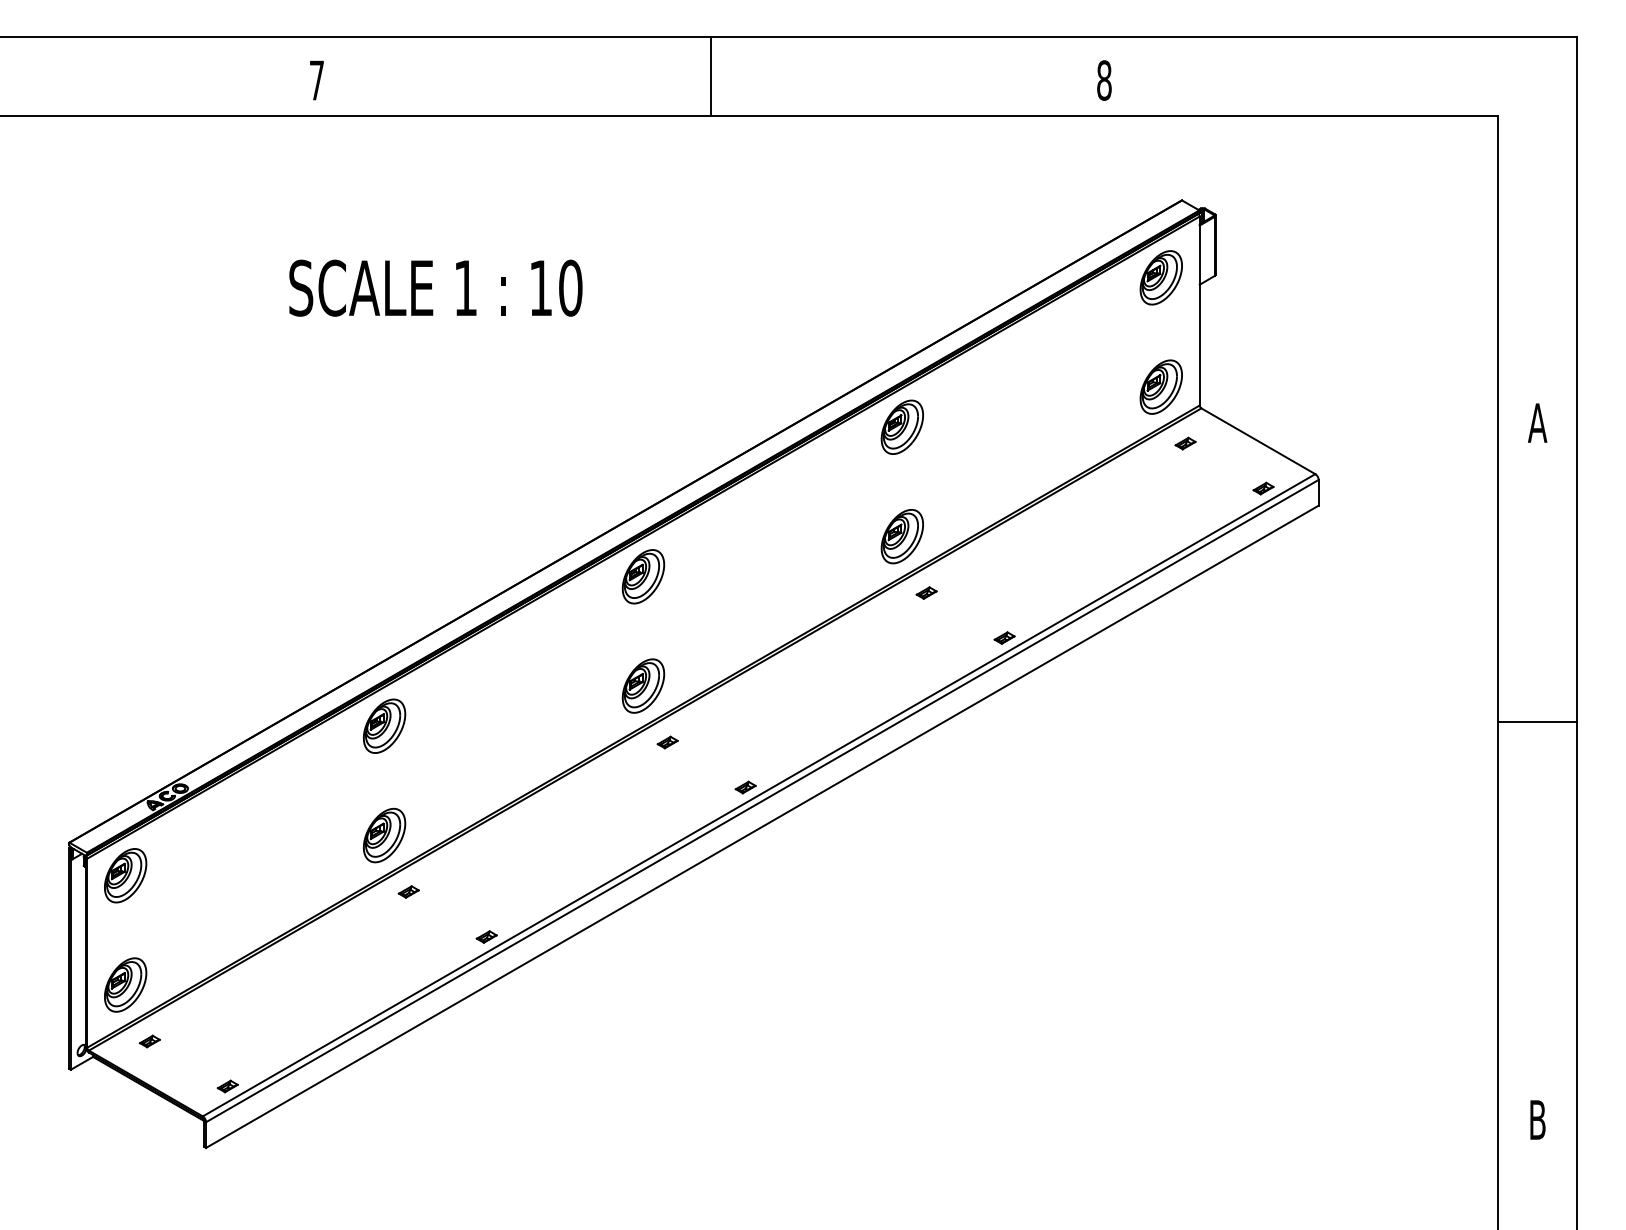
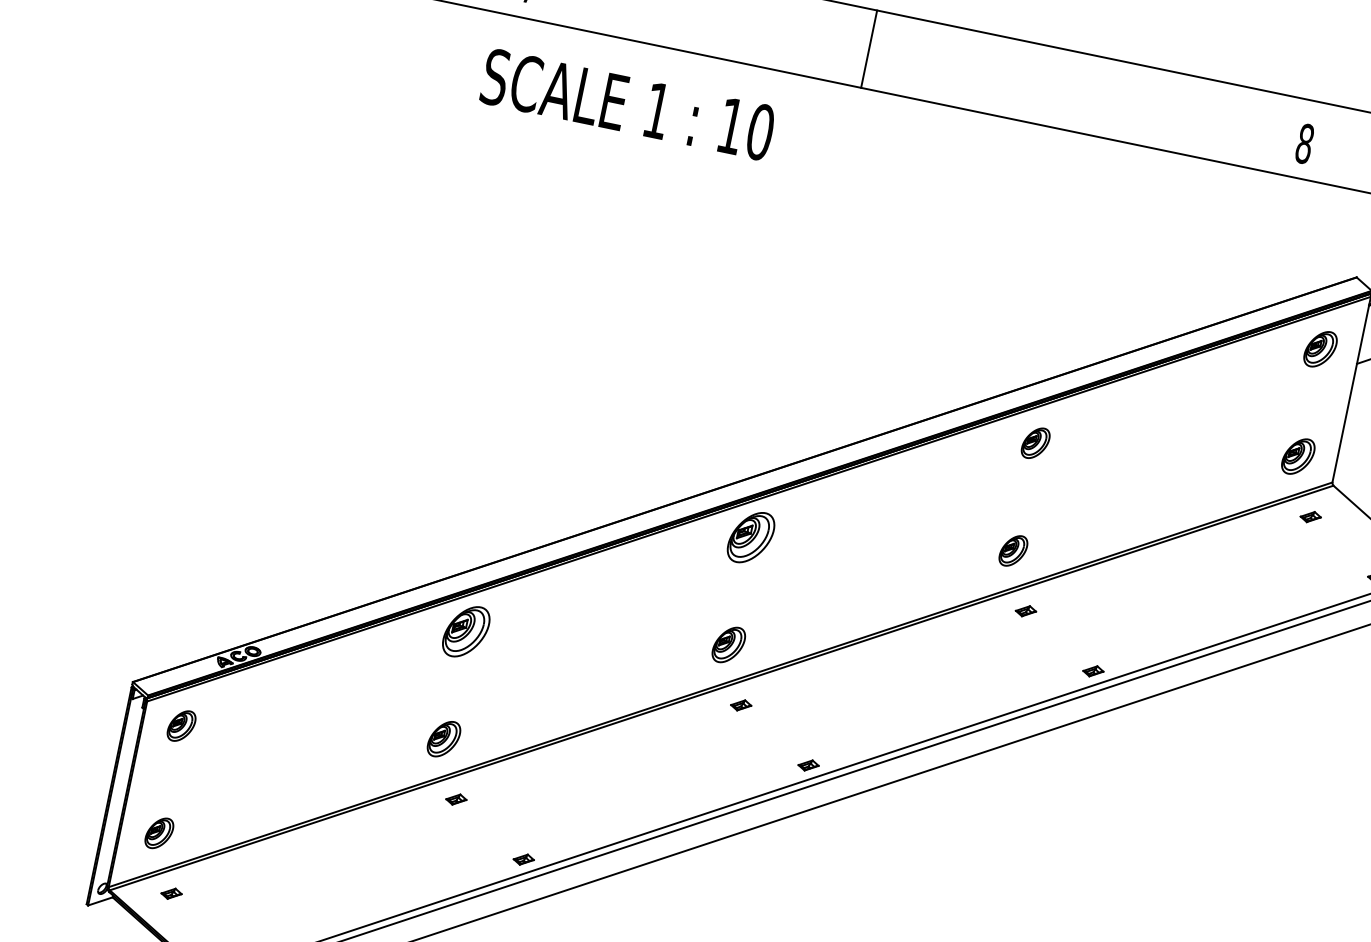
line: (711, 75) -> (869, 48), moved
part: (1160, 277) -> (1319, 348), size x0.7
text: (435, 287) -> (627, 104), moved
part: (1160, 386) -> (1297, 455), size x0.7
part: (901, 426) -> (1035, 442), size x0.6
part: (901, 536) -> (1012, 550), size x0.6
part: (643, 685) -> (728, 644), size x0.7
part: (384, 835) -> (443, 739), size x0.7
part: (125, 875) -> (181, 725), size x0.6
part: (125, 984) -> (159, 832), size x0.6

